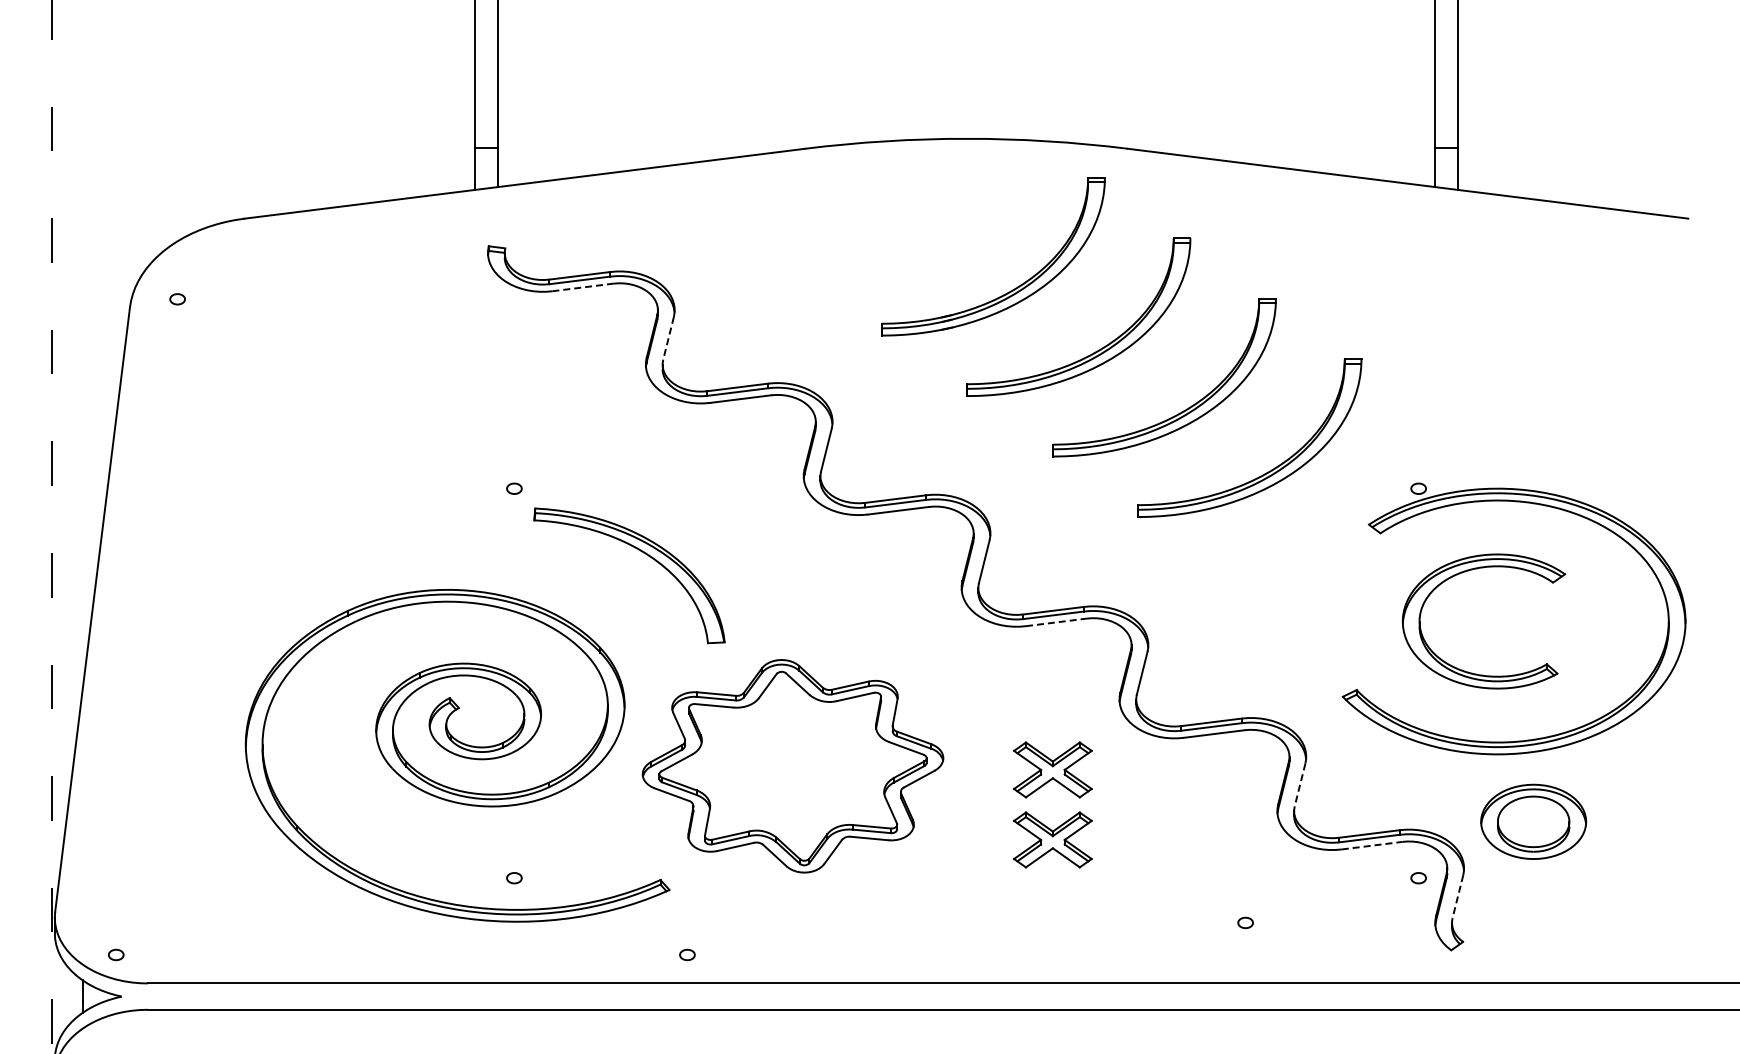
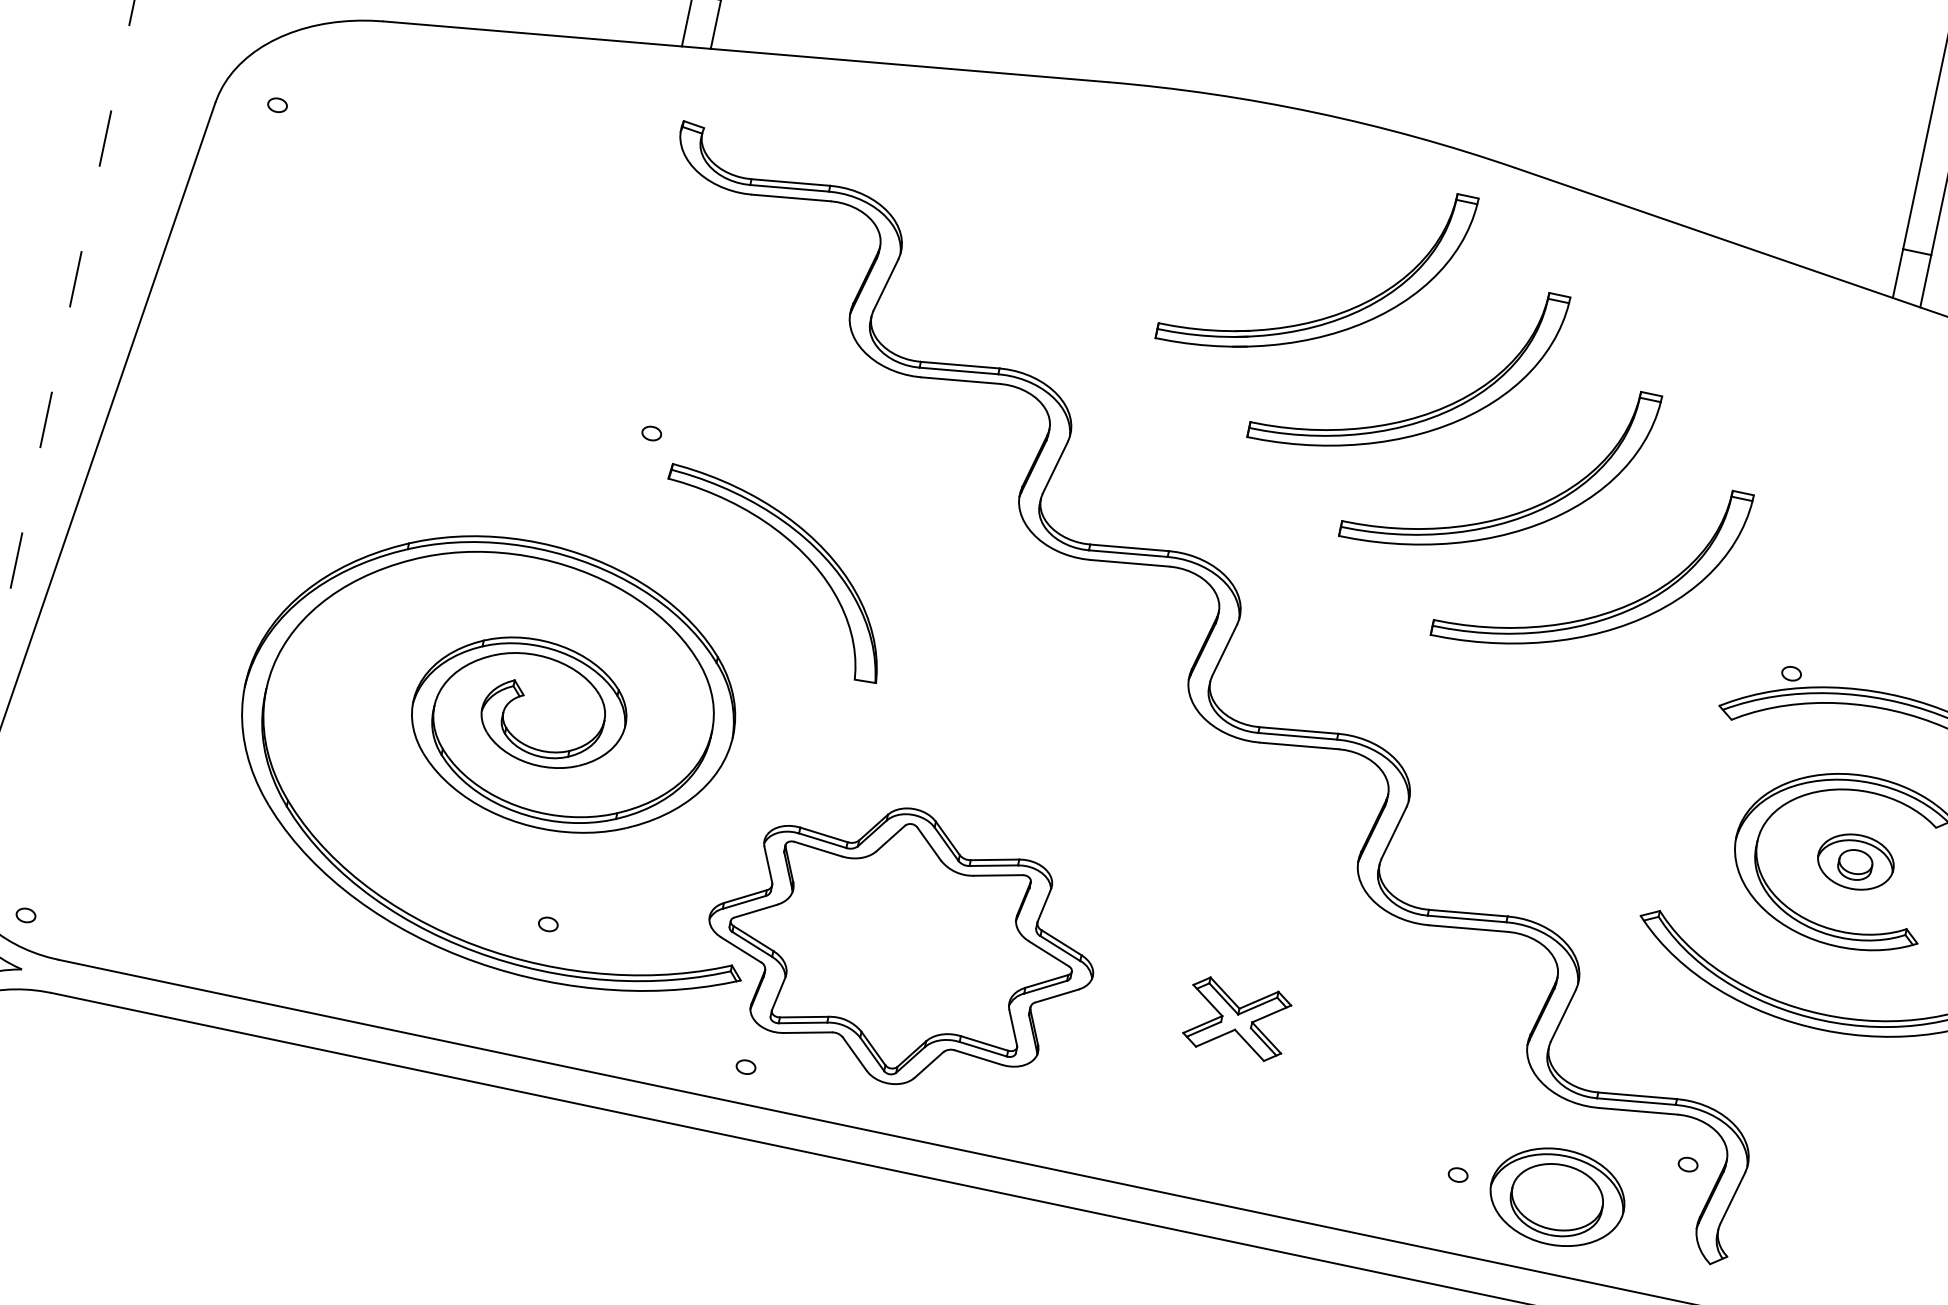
line: (582, 287) -> (791, 197), dashed -> solid
line: (668, 338) -> (885, 285), dashed -> solid
part: (1497, 621) -> (1855, 862), added
line: (1056, 622) -> (1299, 746), dashed -> solid
part: (792, 766) -> (900, 946), moved
part: (1052, 769) -> (1255, 930), removed
line: (1299, 785) -> (1562, 1016), dashed -> solid
part: (1533, 821) -> (1557, 1196), moved
line: (1372, 845) -> (1638, 1111), dashed -> solid
line: (1457, 897) -> (1731, 1199), dashed -> solid

